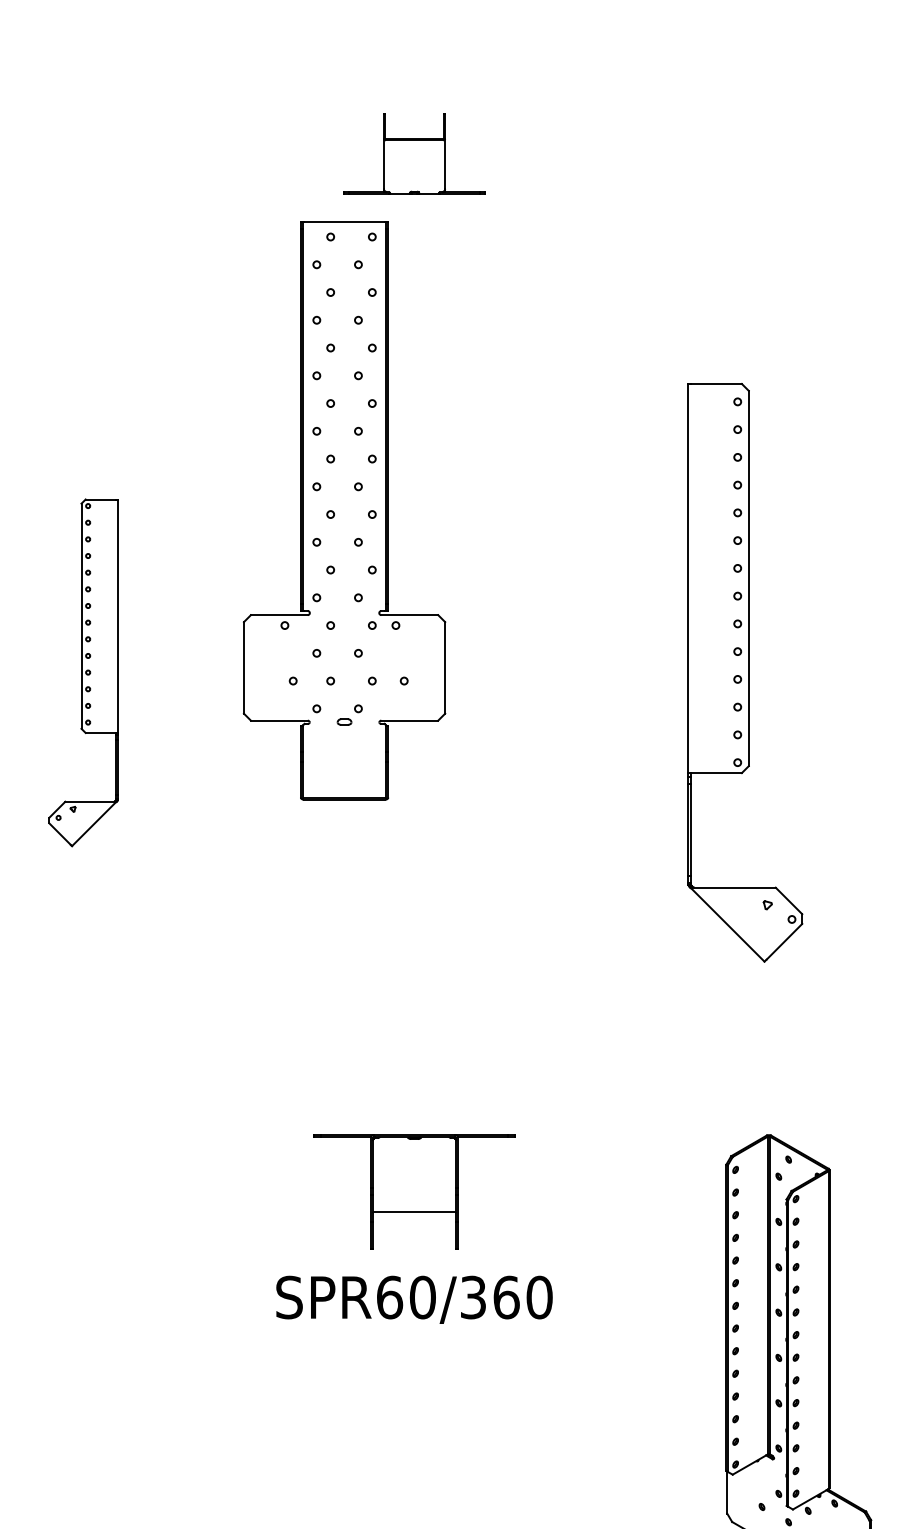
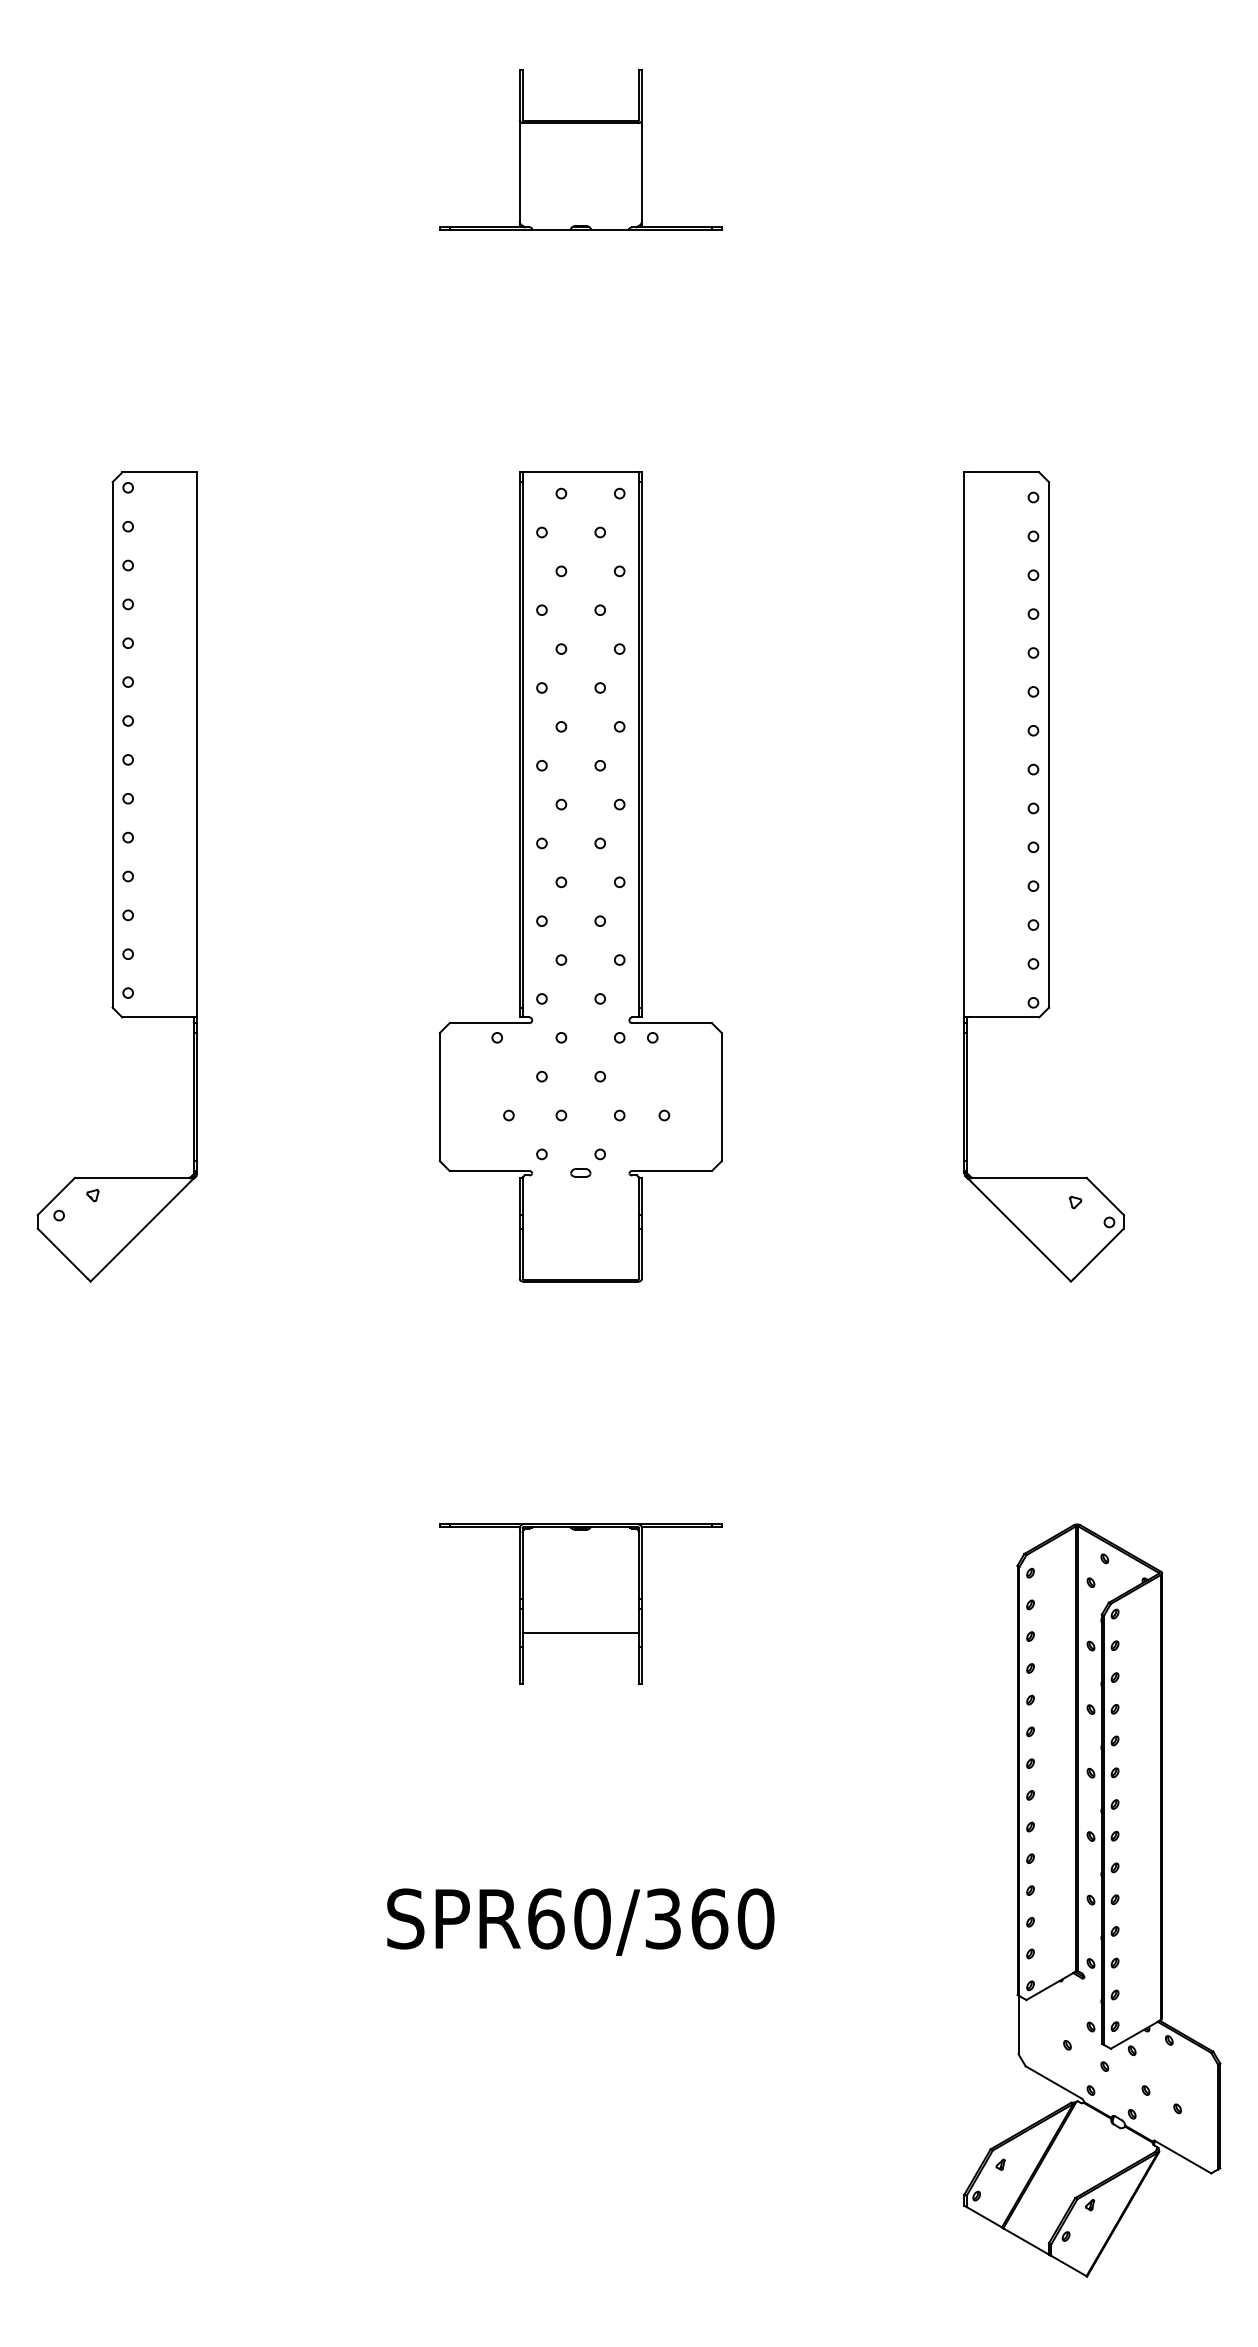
part: (414, 153) -> (580, 149), size x1.43
part: (344, 510) -> (580, 876), moved
part: (83, 672) -> (116, 876), size x1.67
text: (414, 1299) -> (580, 1921), moved

